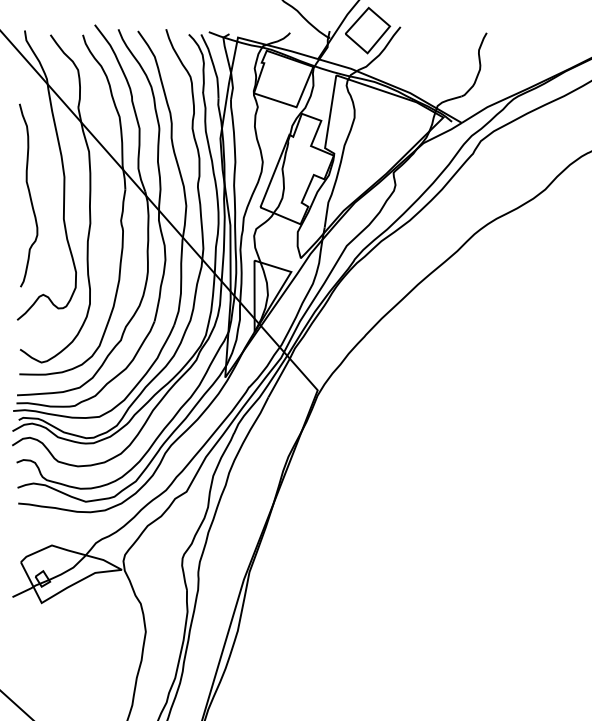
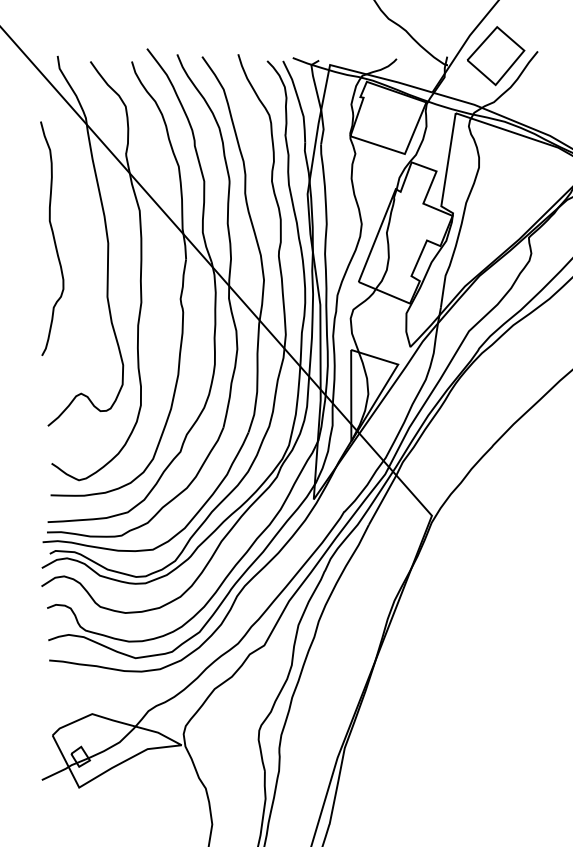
curve: (29, 195) -> (53, 238), moved

